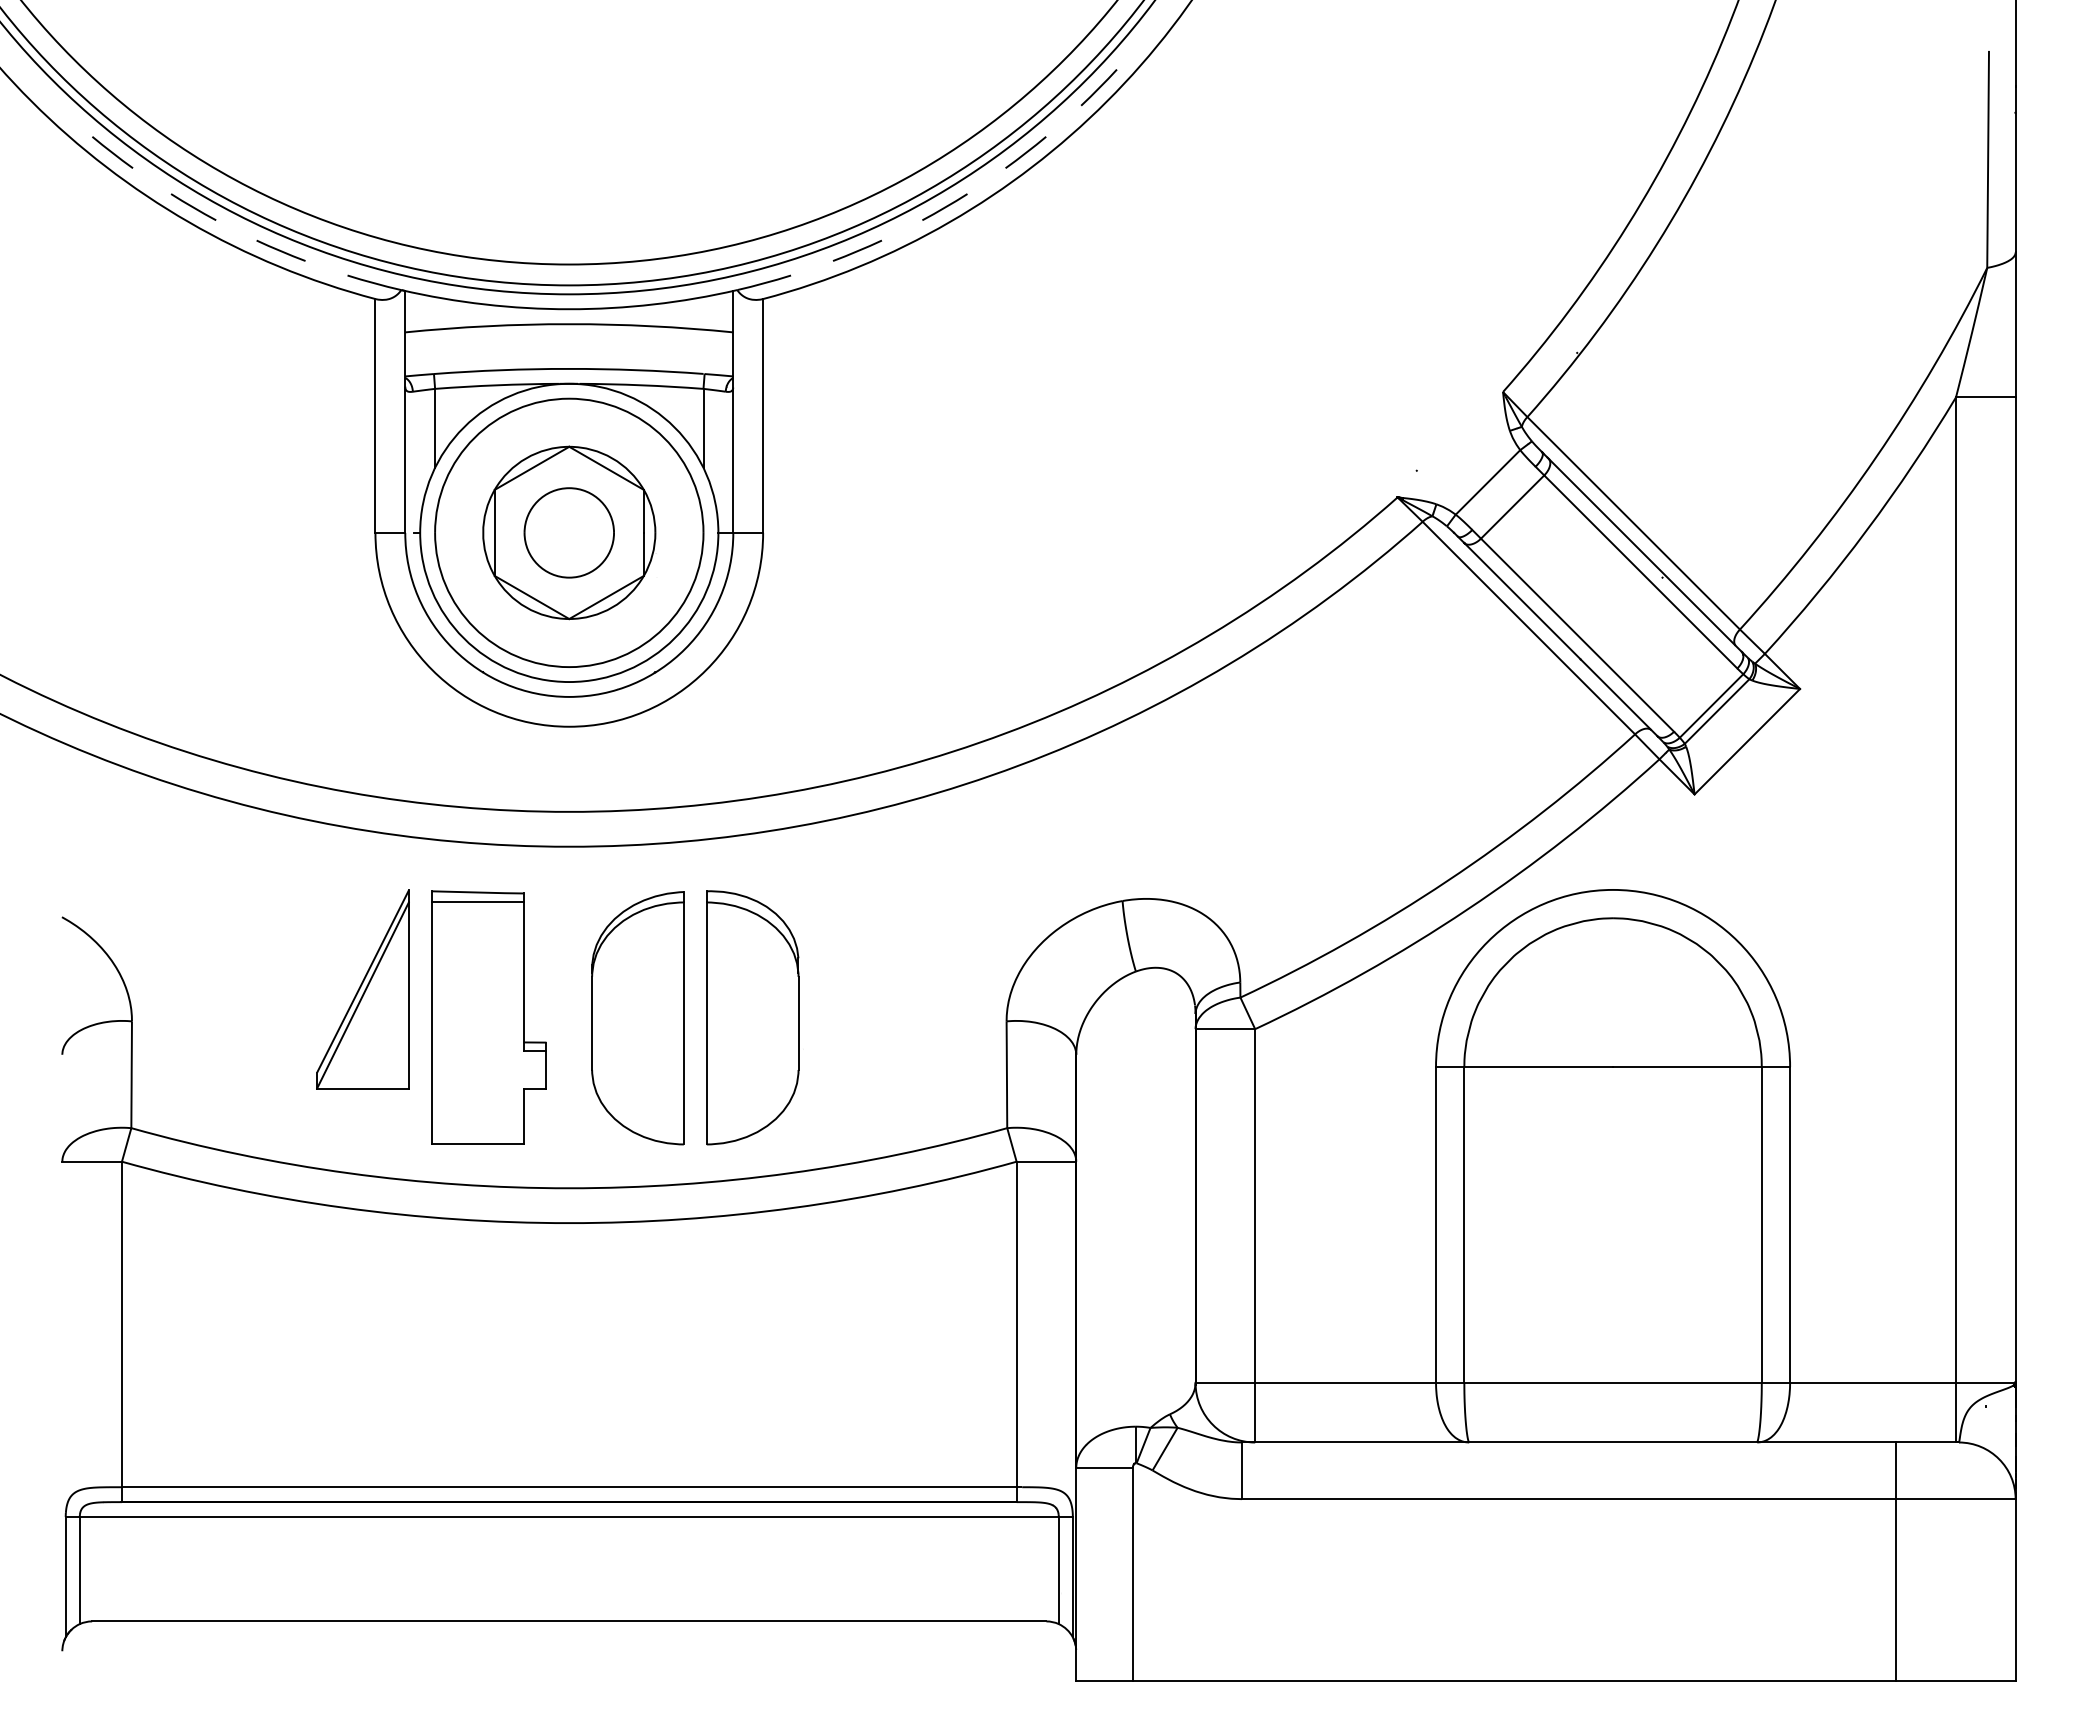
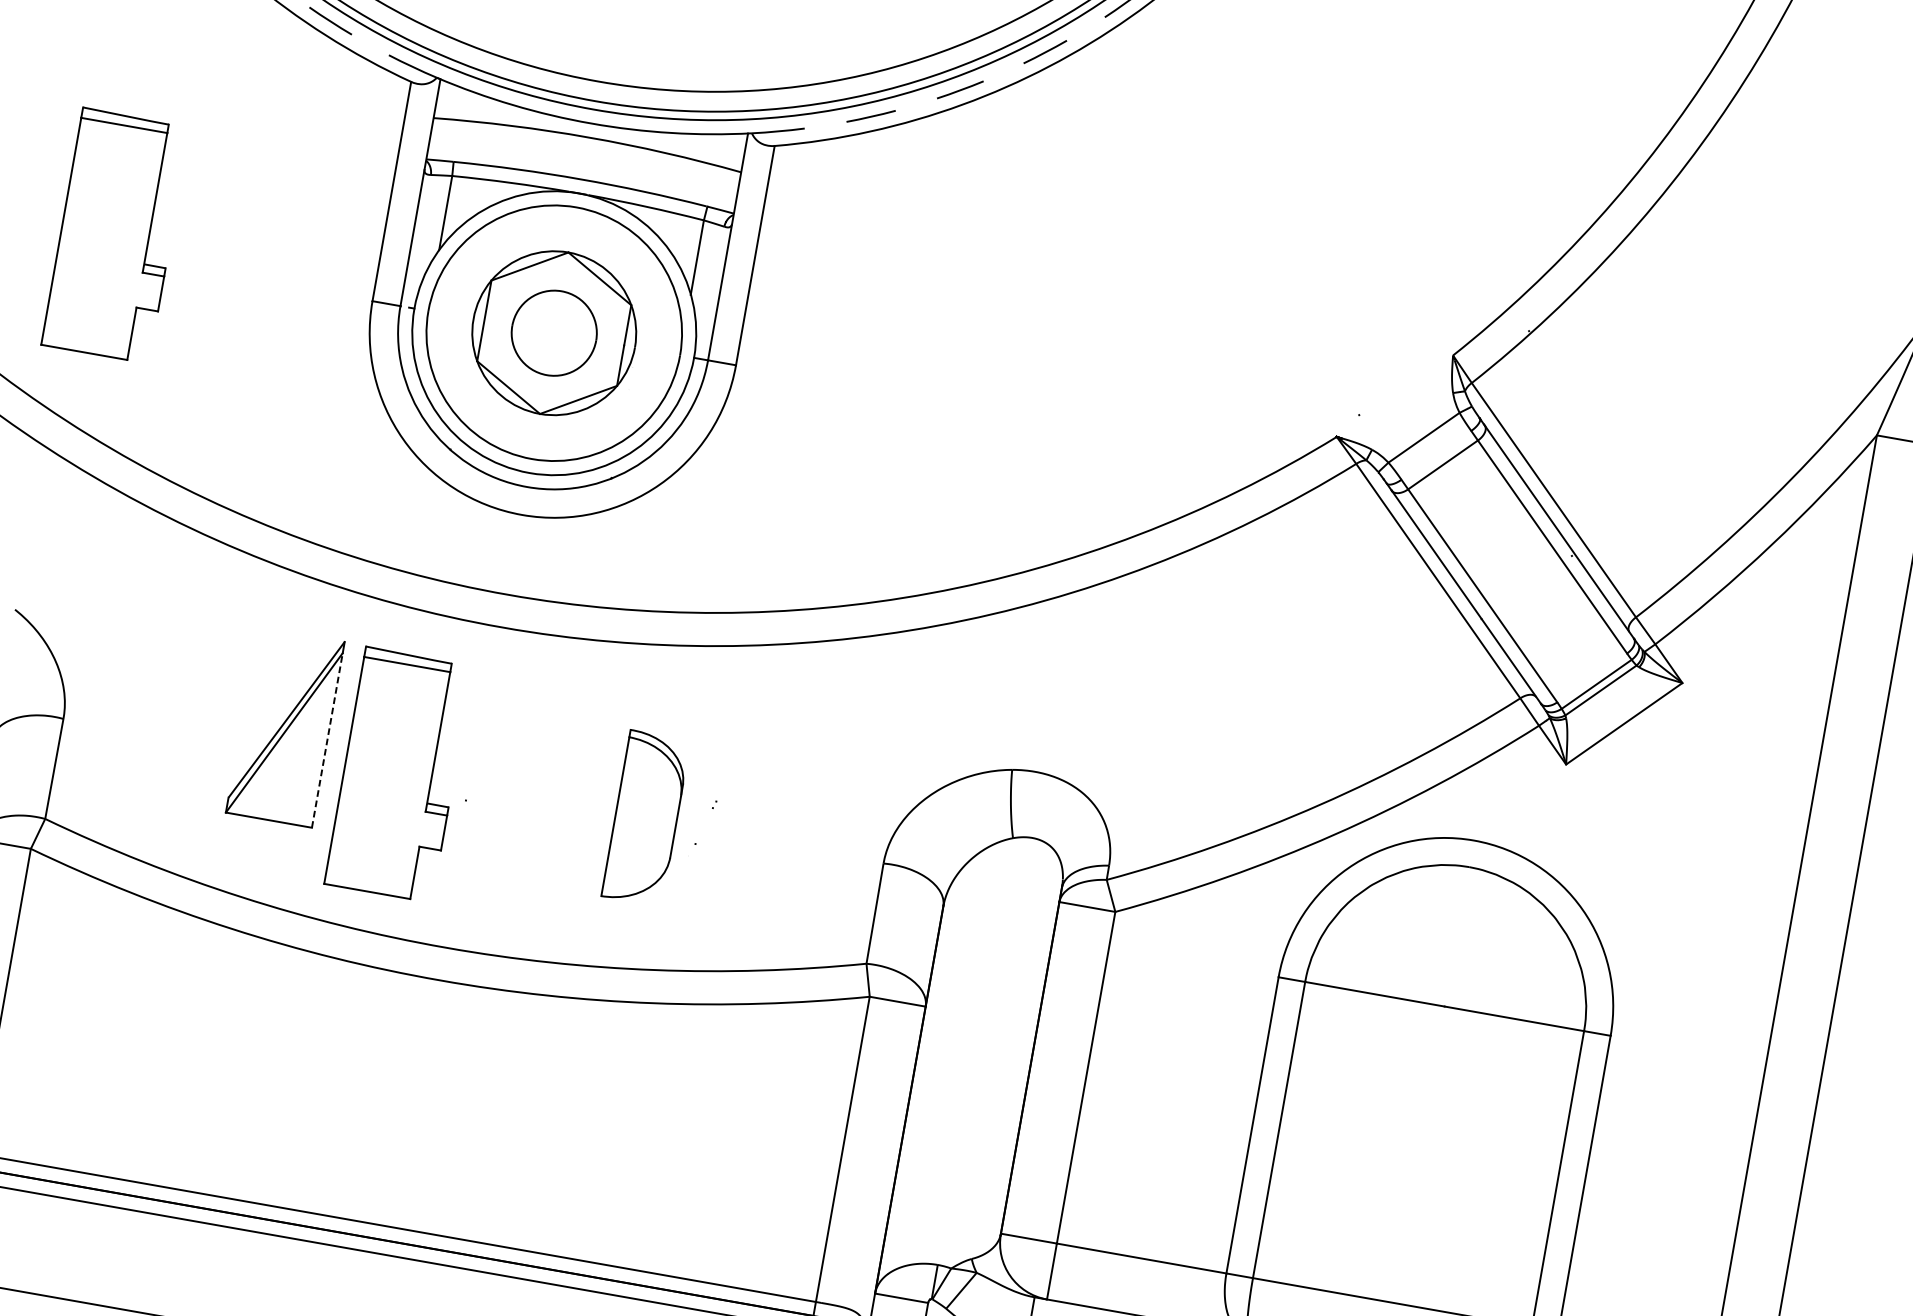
part: (97, 511) -> (115, 235), added
line: (408, 995) -> (327, 740), solid -> dashed
part: (752, 1017) -> (645, 817), size x0.7
part: (637, 1018) -> (537, 799), removed

